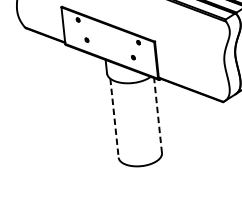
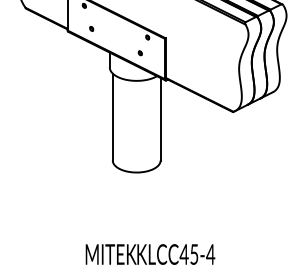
line: (157, 114) -> (160, 118), dashed -> solid
line: (114, 118) -> (112, 117), dashed -> solid

